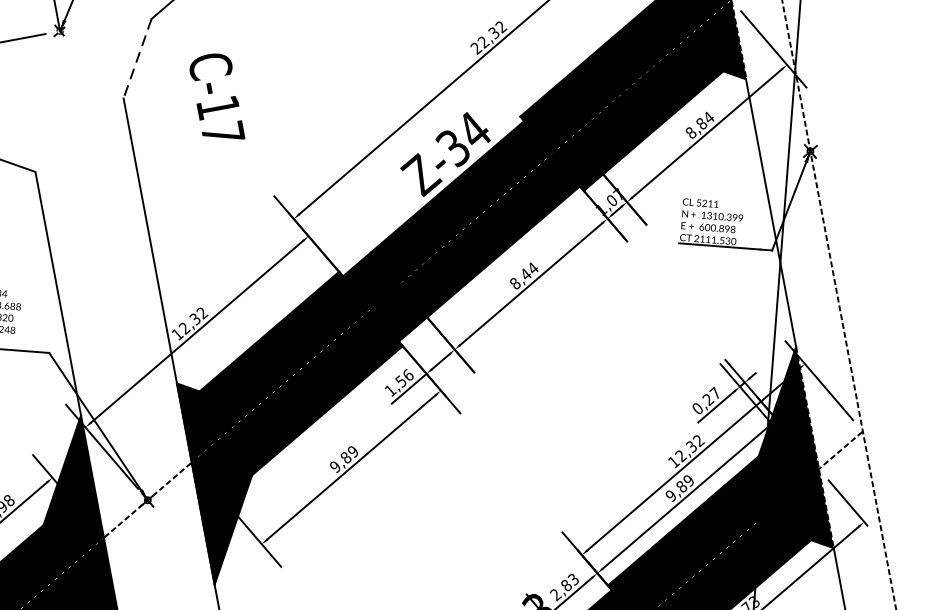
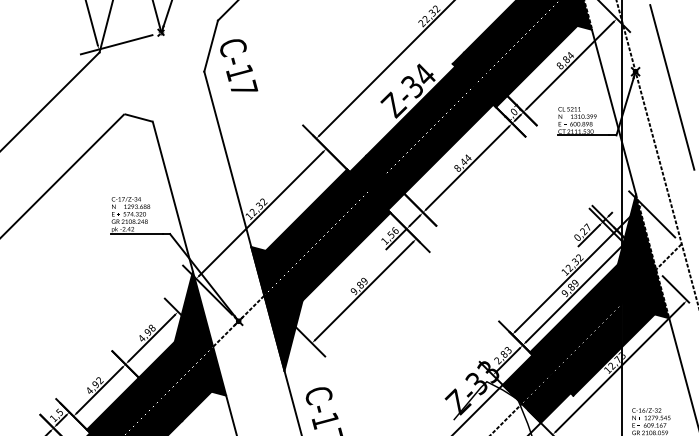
line: (138, 59) -> (211, 46), dashed -> solid
text: (218, 95) -> (239, 65), moved
line: (867, 181) -> (672, 87), added

